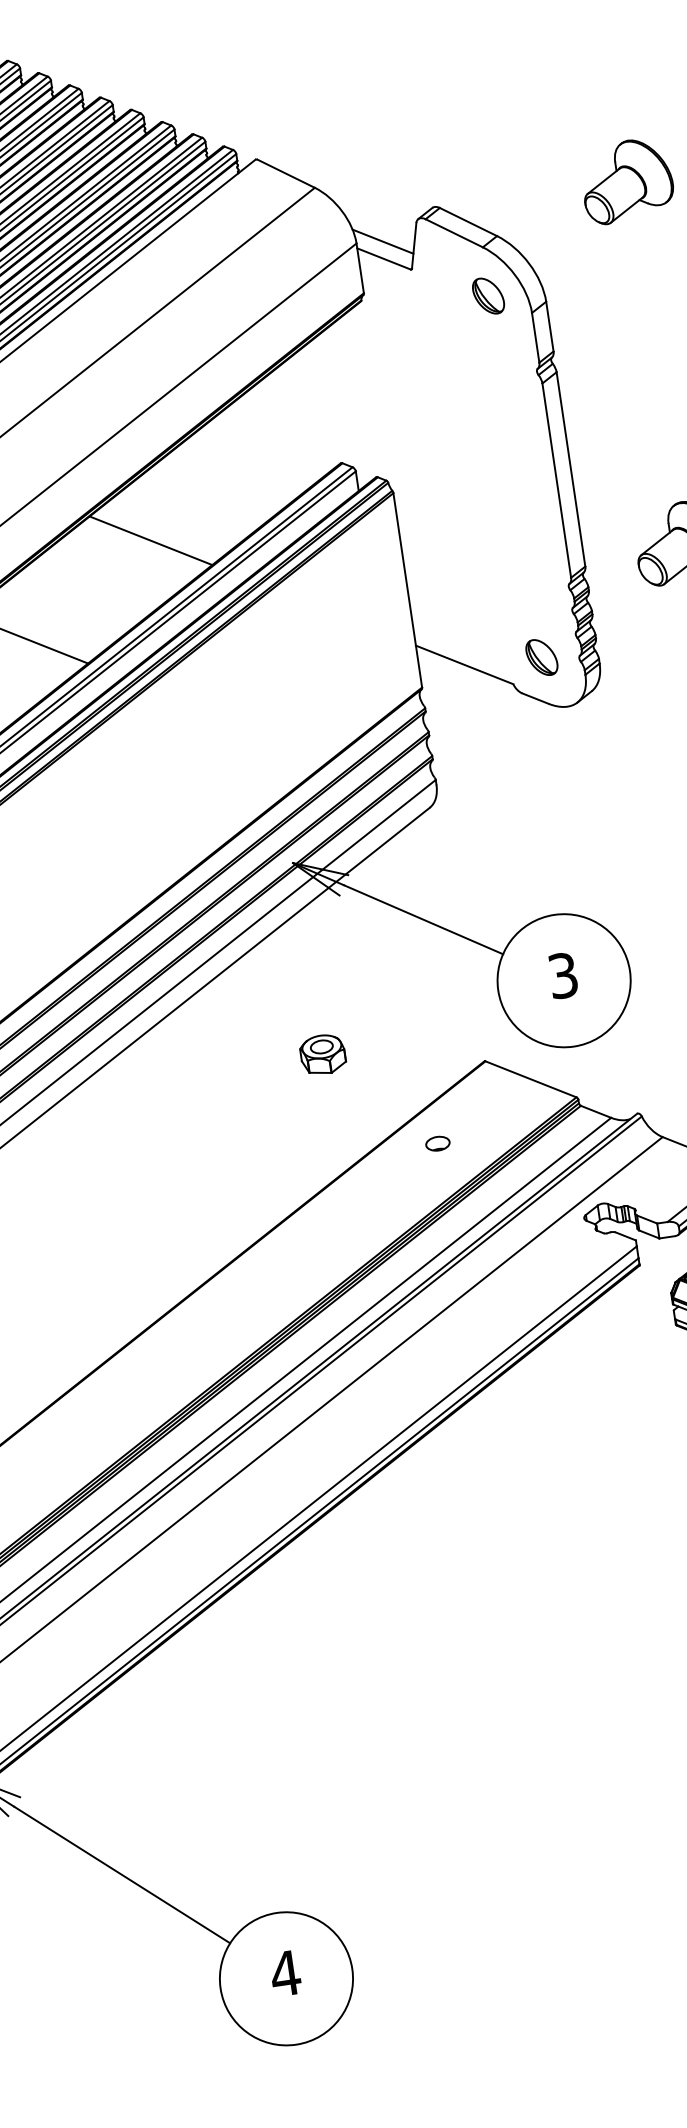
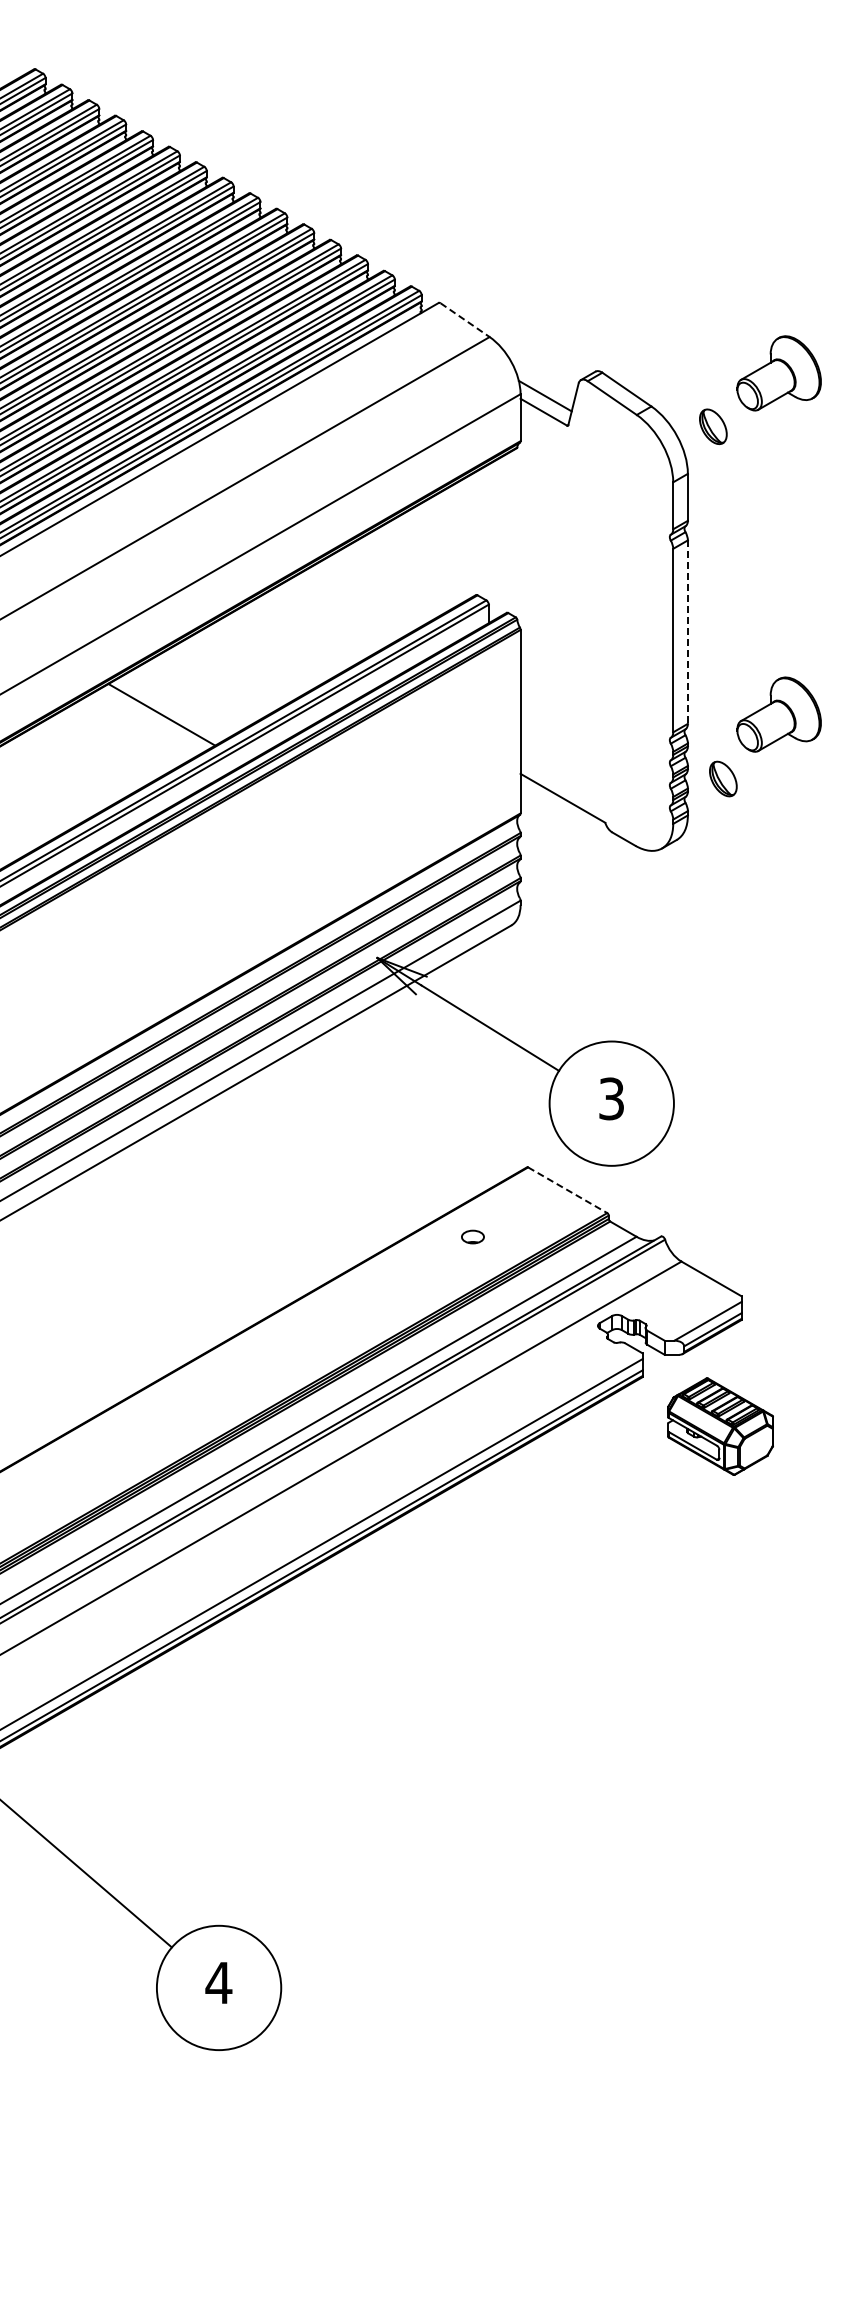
line: (286, 174) -> (465, 320), solid -> dashed
part: (488, 295) -> (713, 426), moved
line: (570, 469) -> (687, 632), solid -> dashed
line: (150, 540) -> (289, 640), removed
part: (541, 656) -> (723, 778), moved
part: (322, 1055) -> (378, 1139), removed
line: (530, 1079) -> (567, 1190), solid -> dashed

